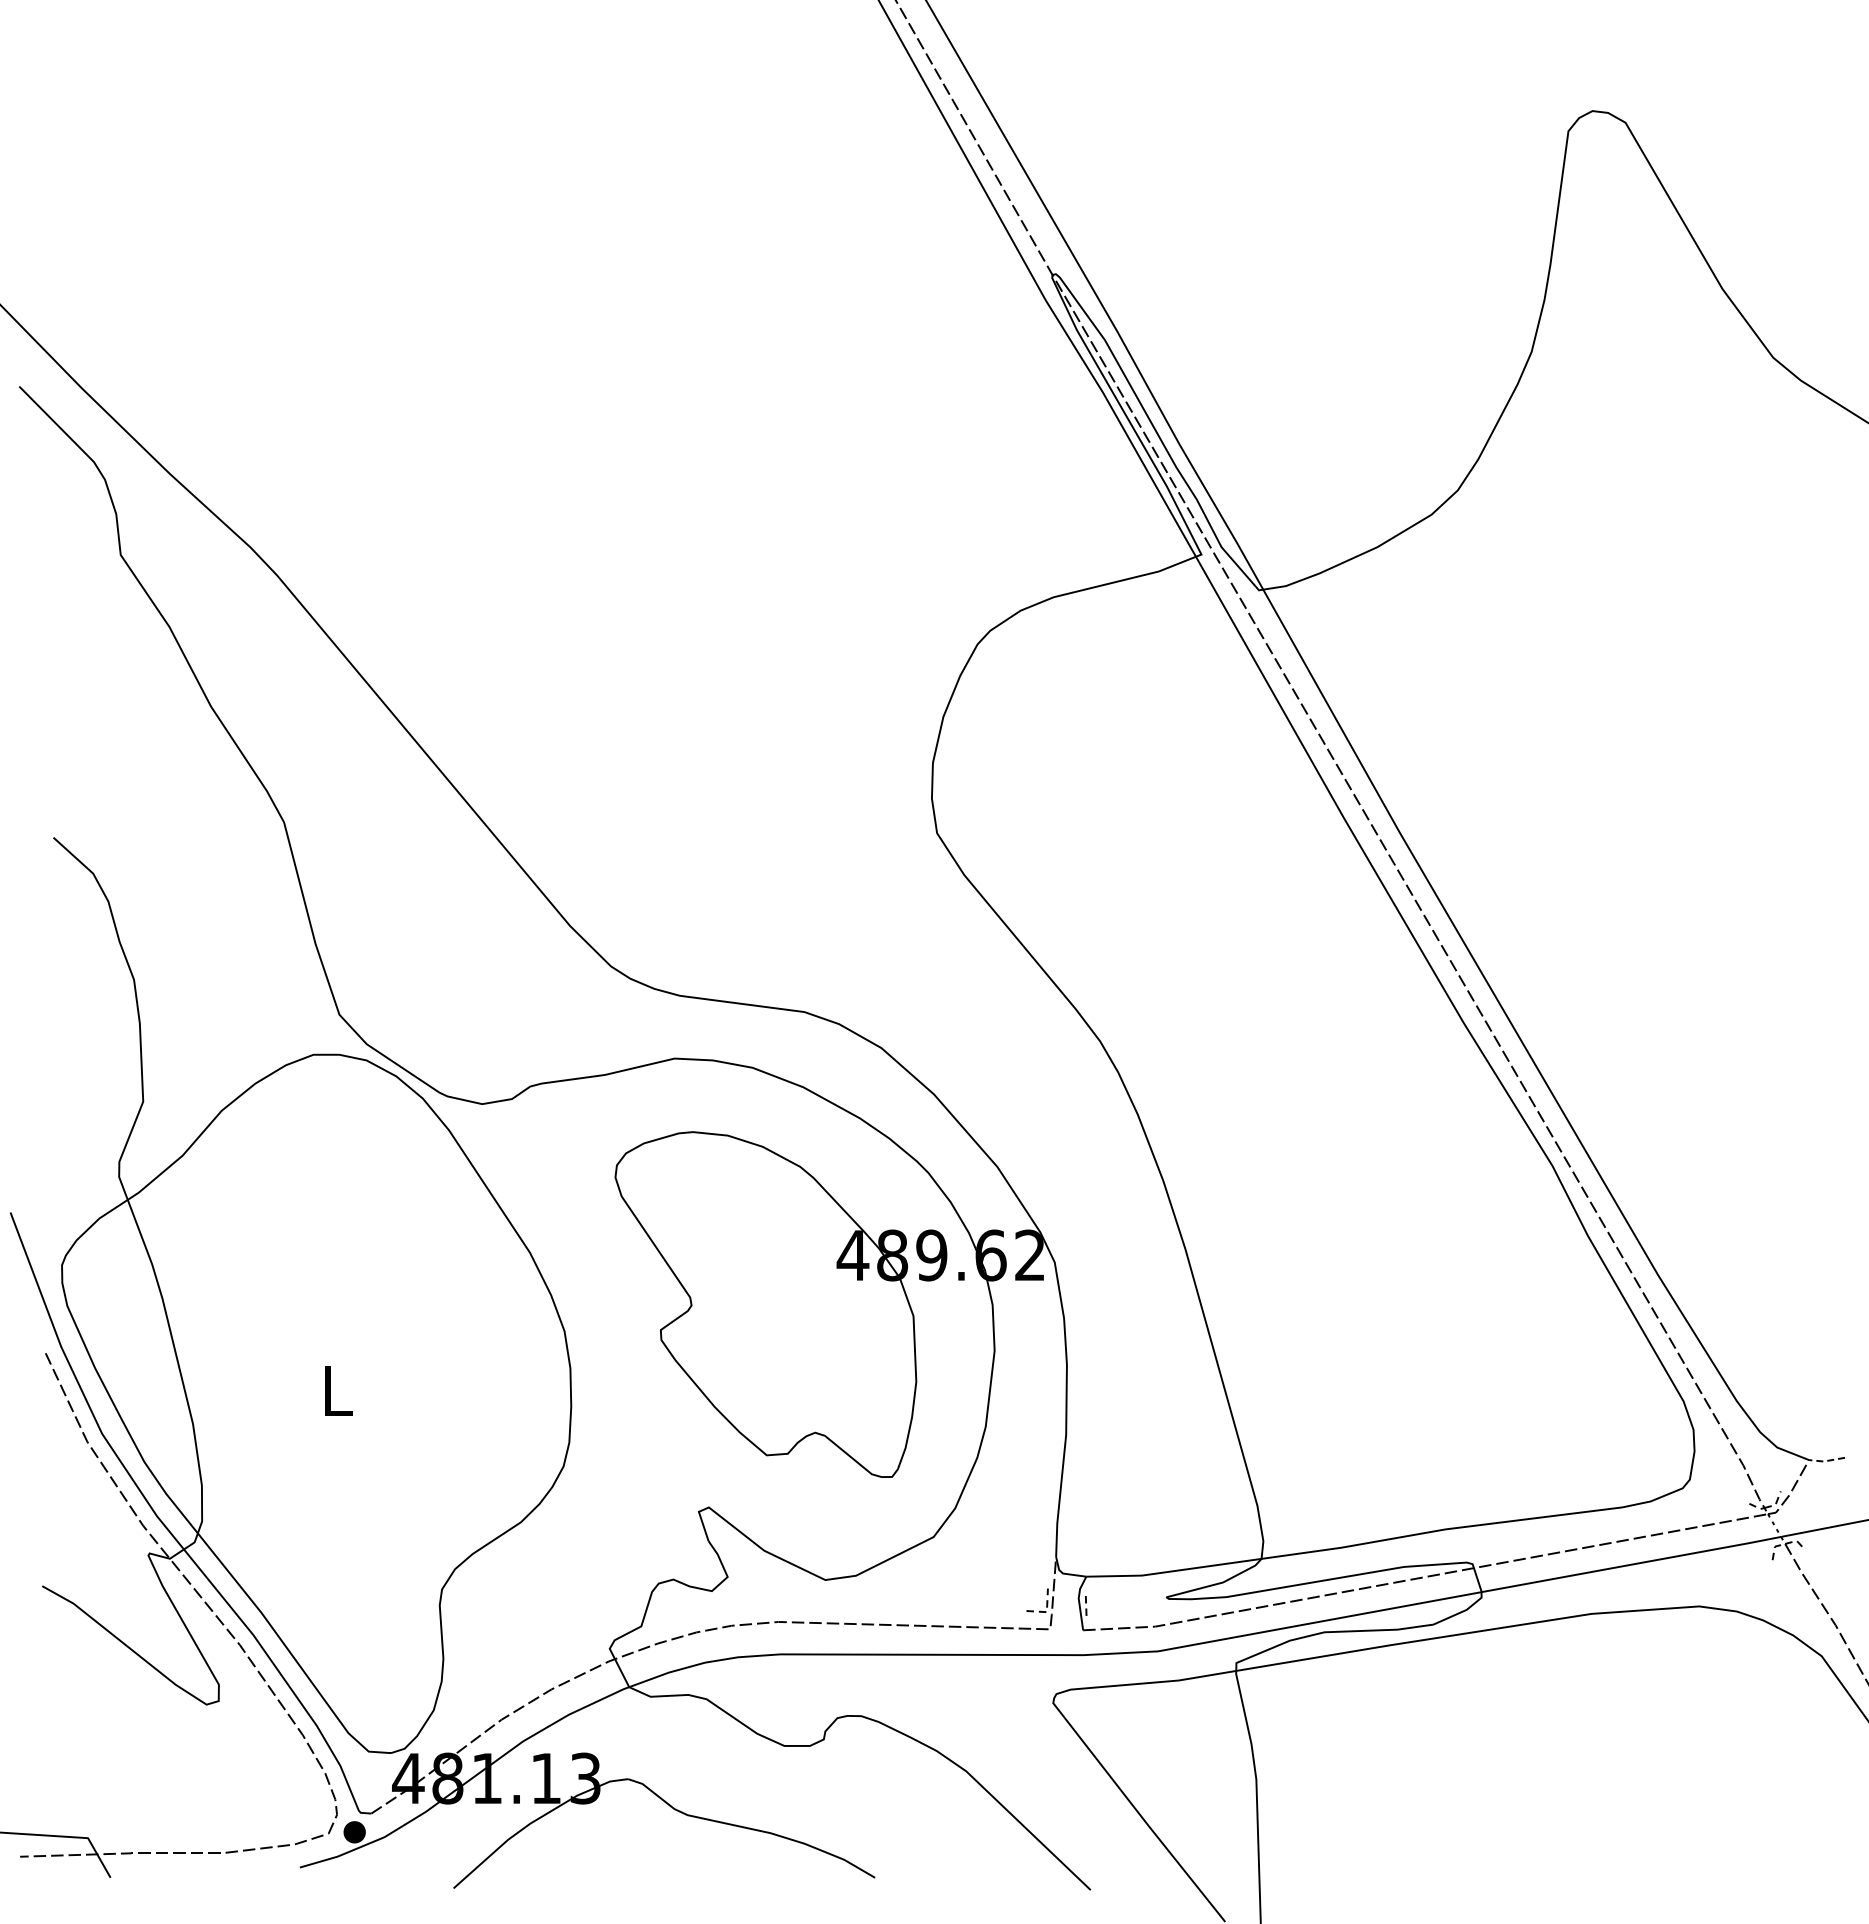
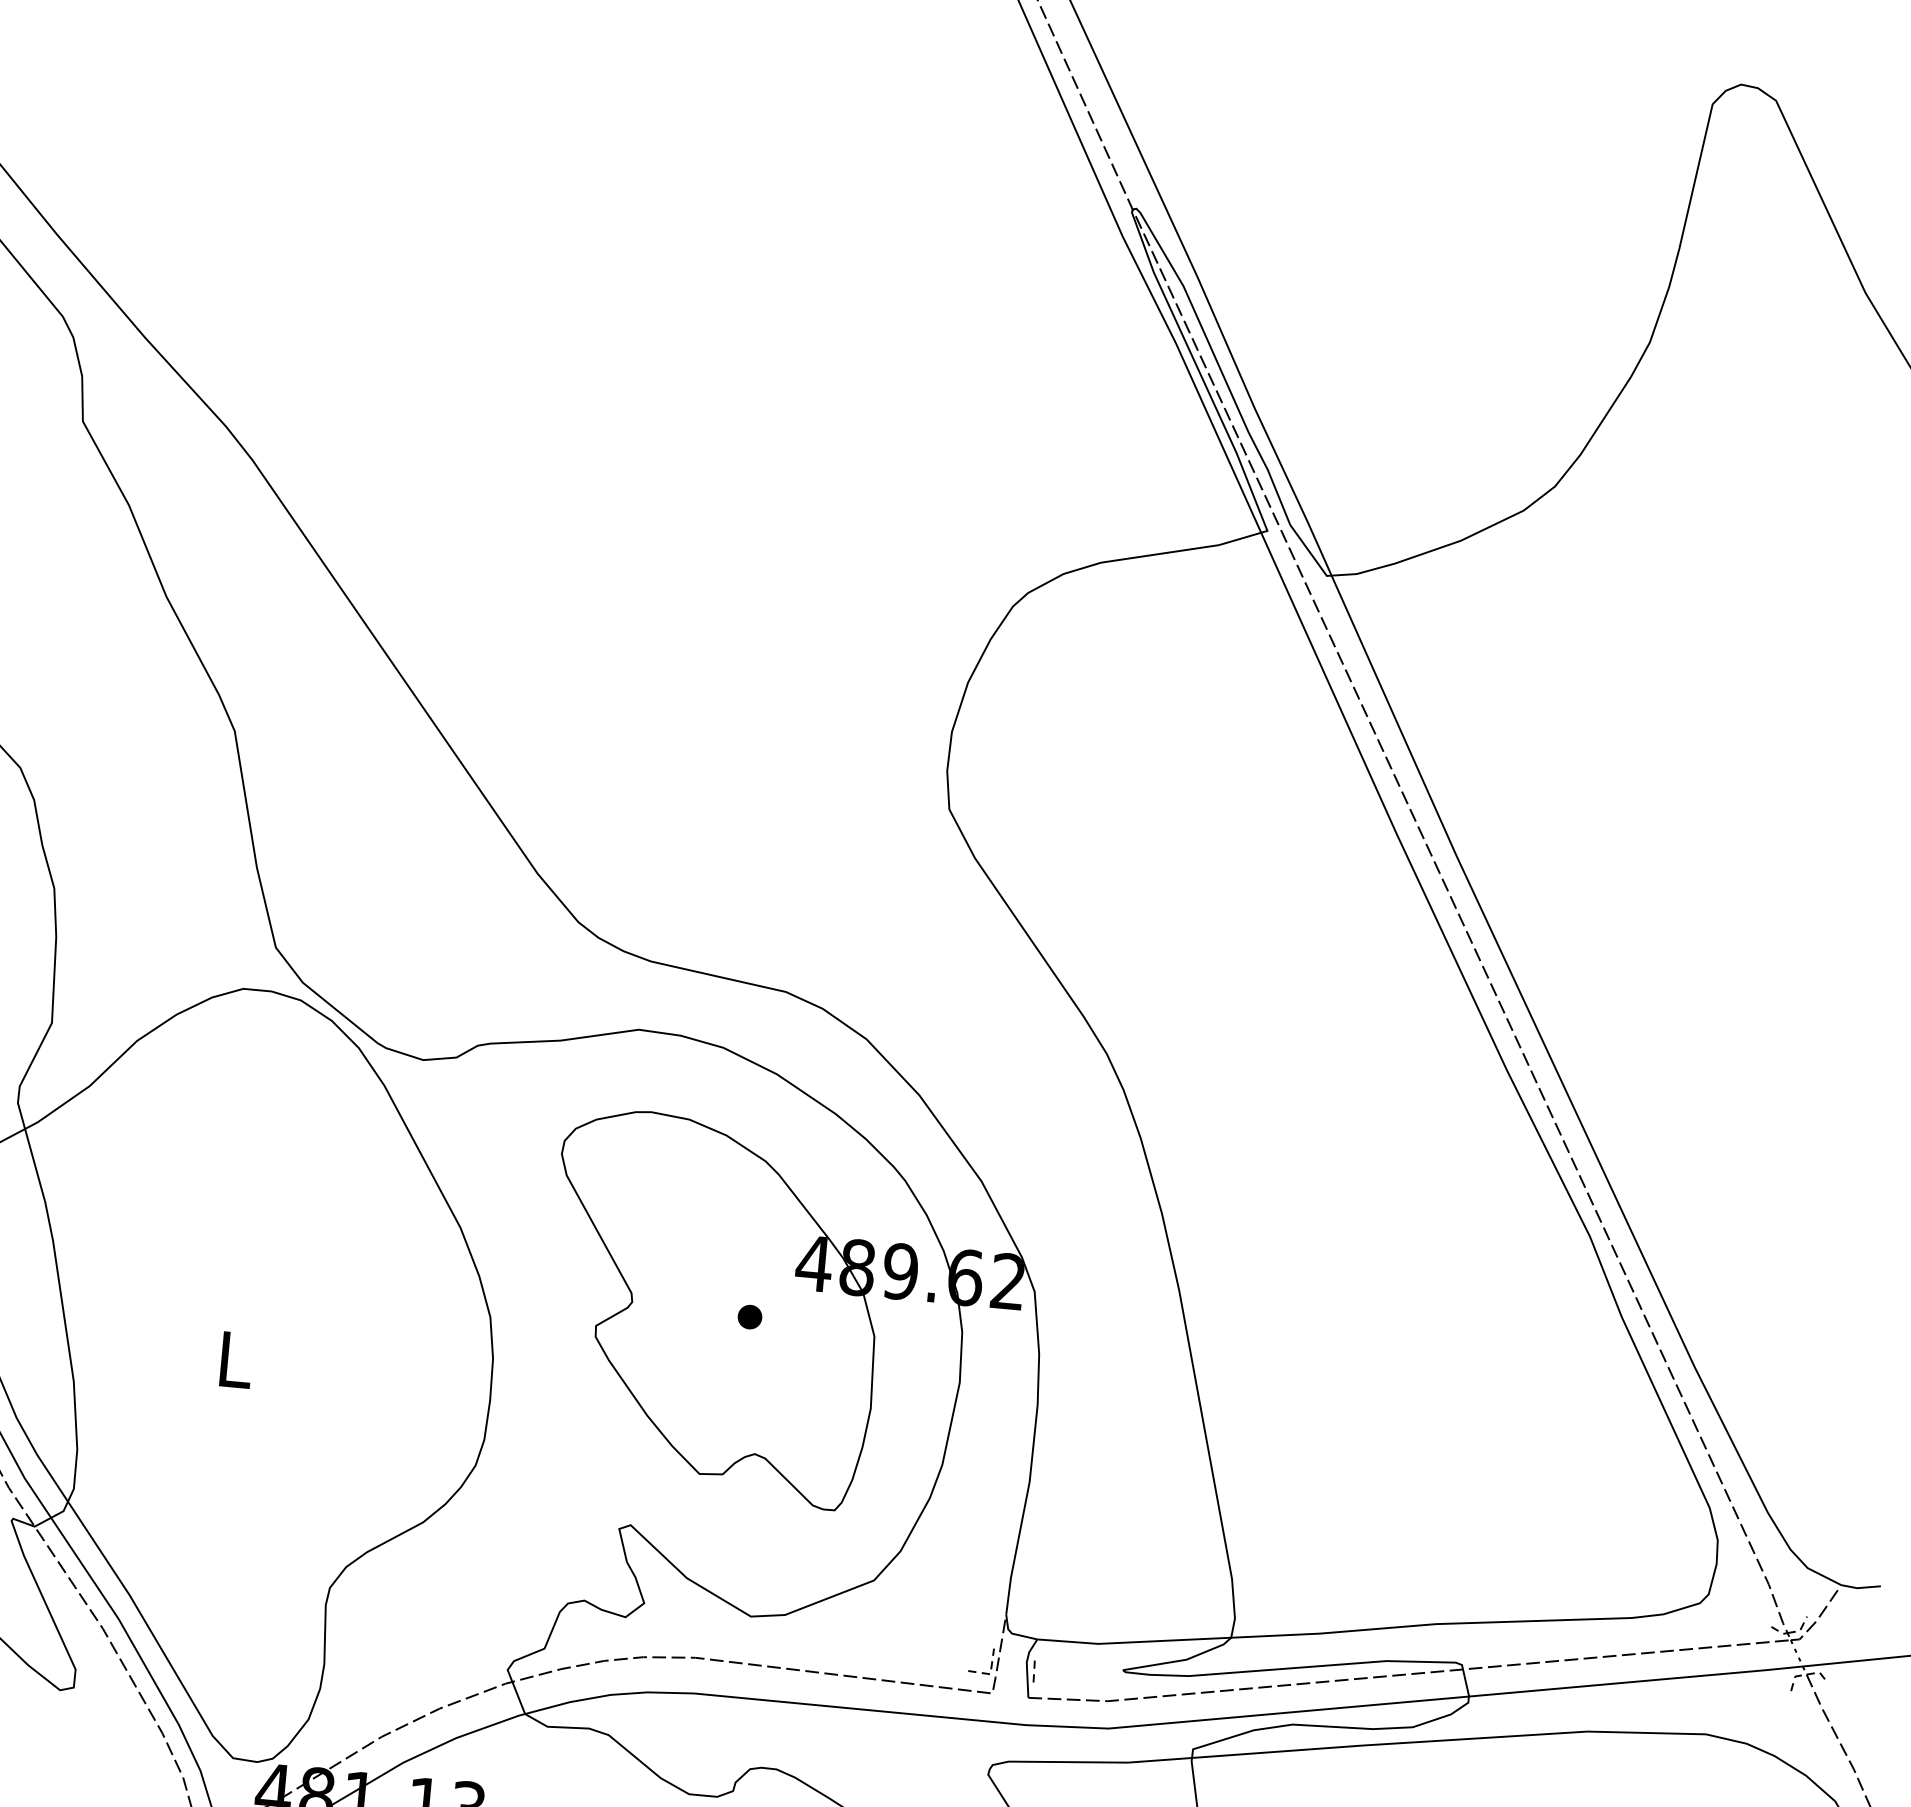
part: (799, 1309) -> (750, 1317), added
line: (1826, 1461) -> (1860, 1588), dashed -> solid

